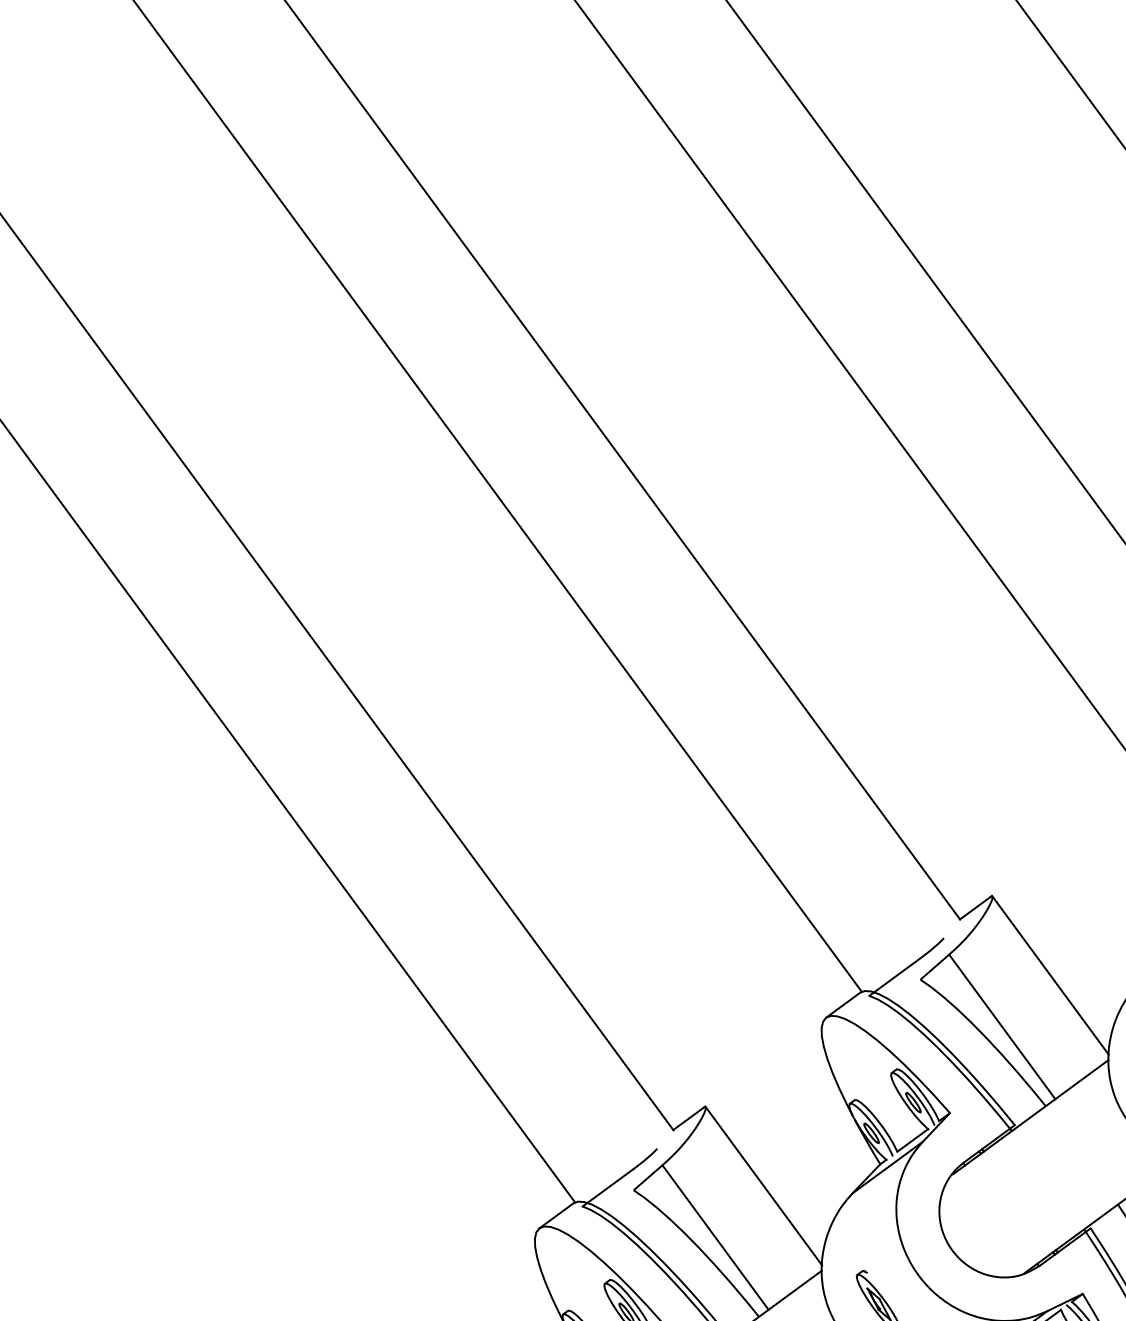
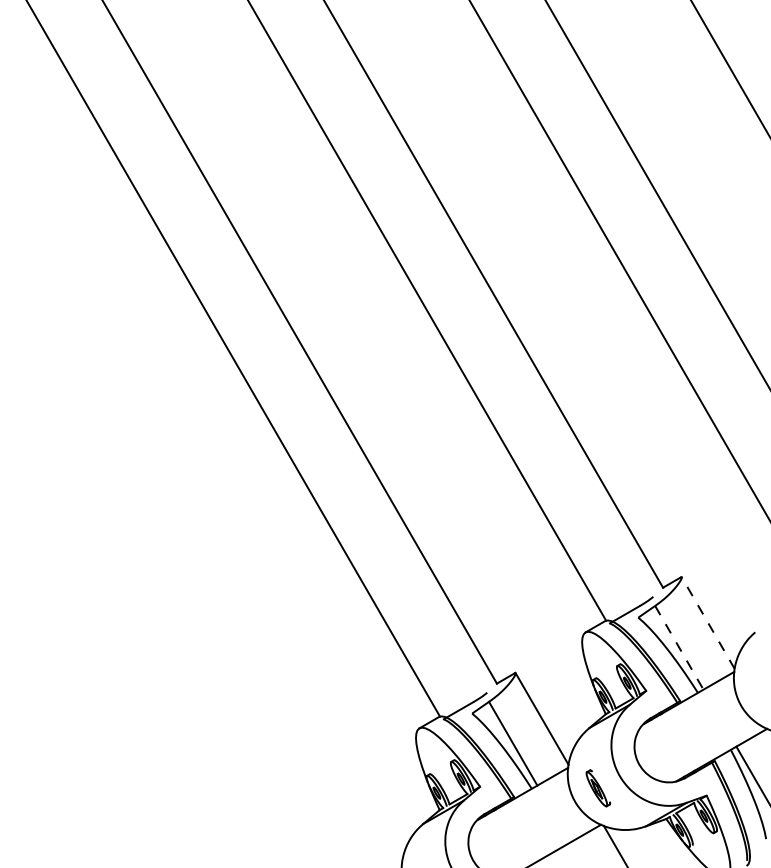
line: (1049, 974) -> (707, 622), solid -> dashed
line: (1002, 1028) -> (679, 648), solid -> dashed

